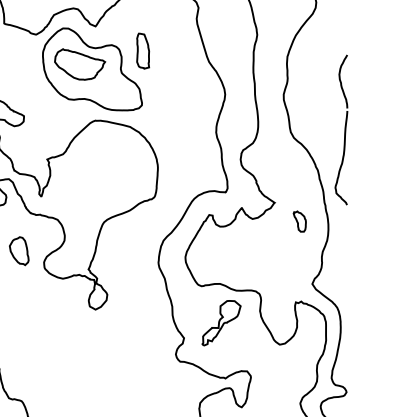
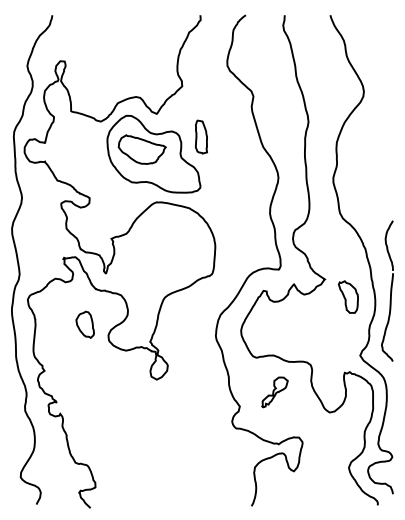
part: (341, 129) -> (387, 290), moved
part: (299, 221) -> (348, 296), size x1.67
part: (220, 323) -> (274, 392), size x0.71

